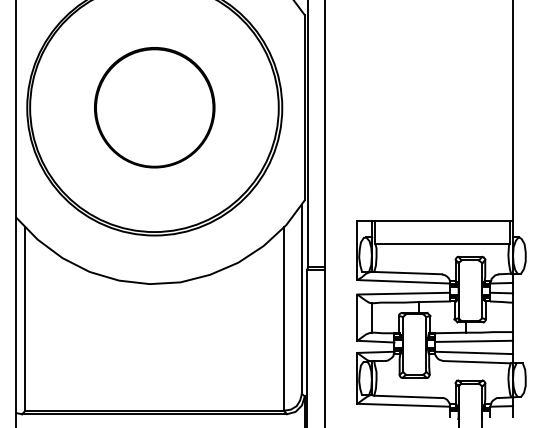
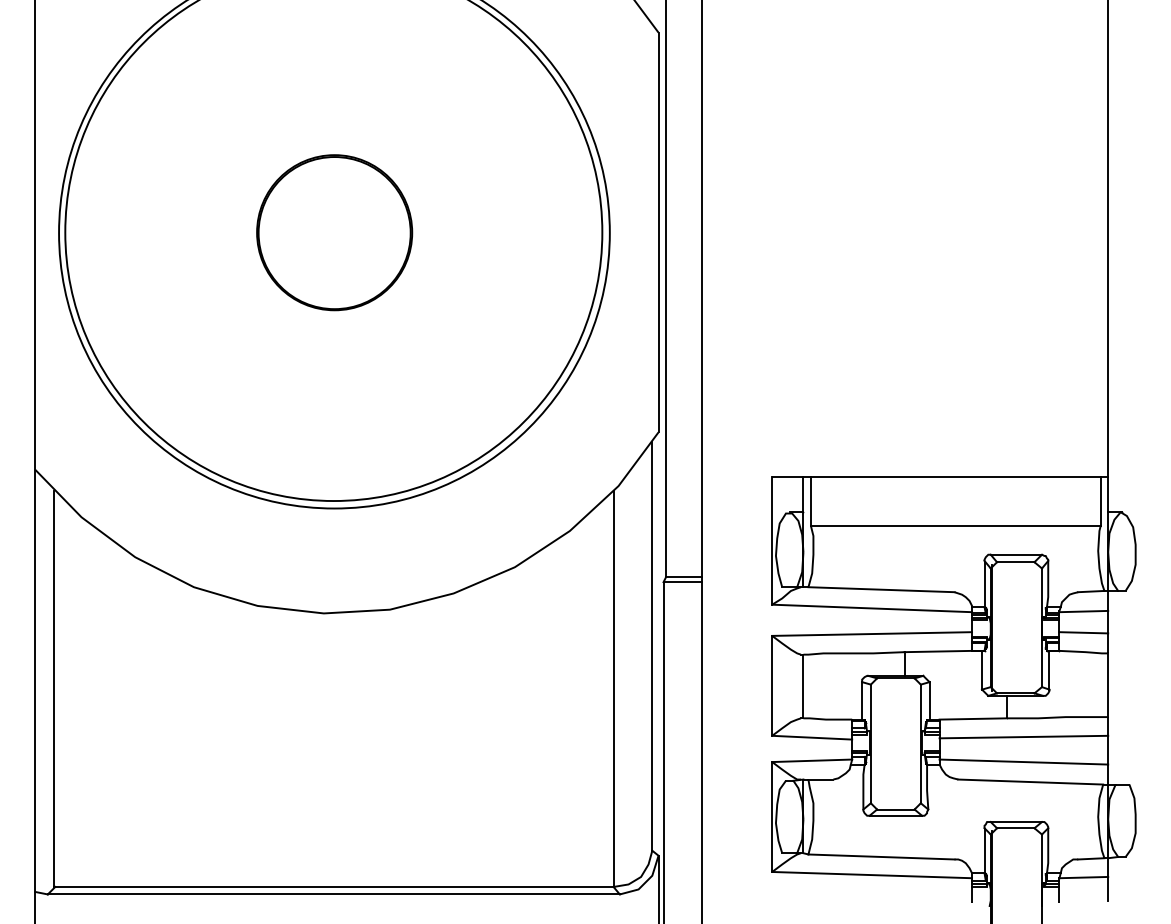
circle: (154, 107) -> (333, 231), size x0.6

